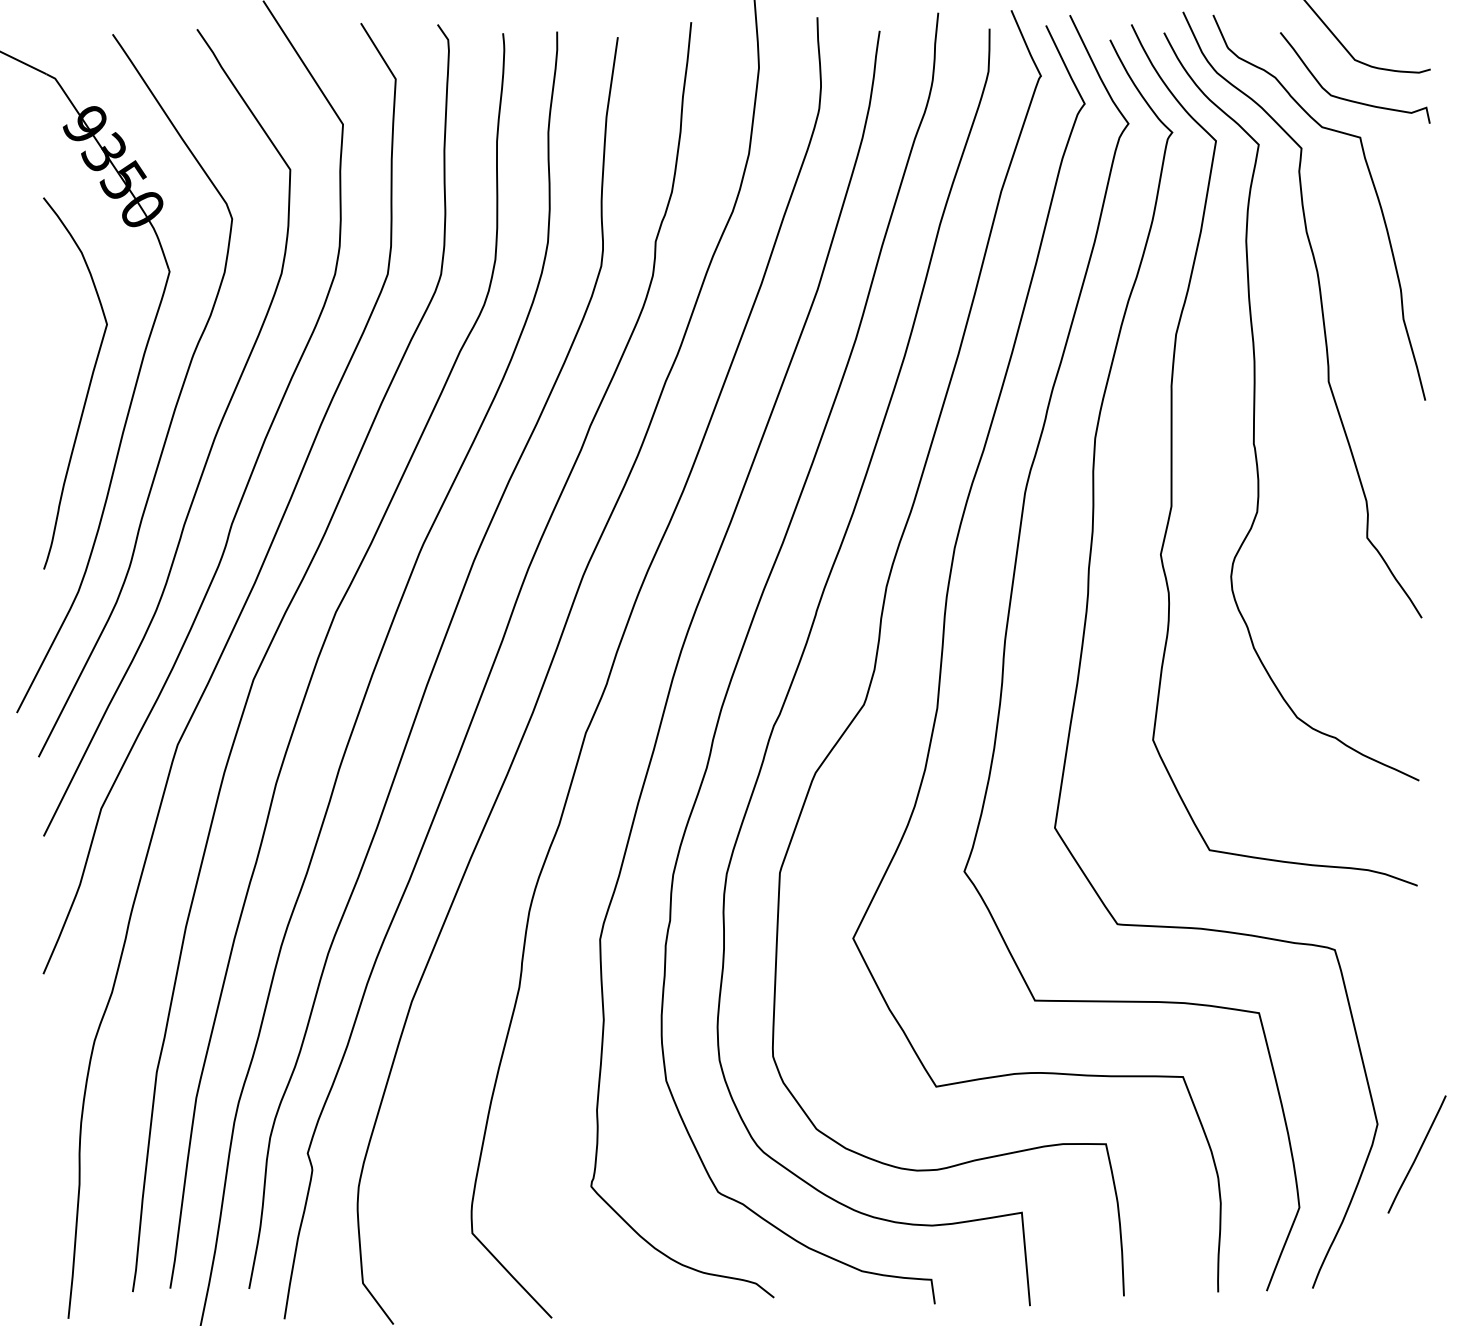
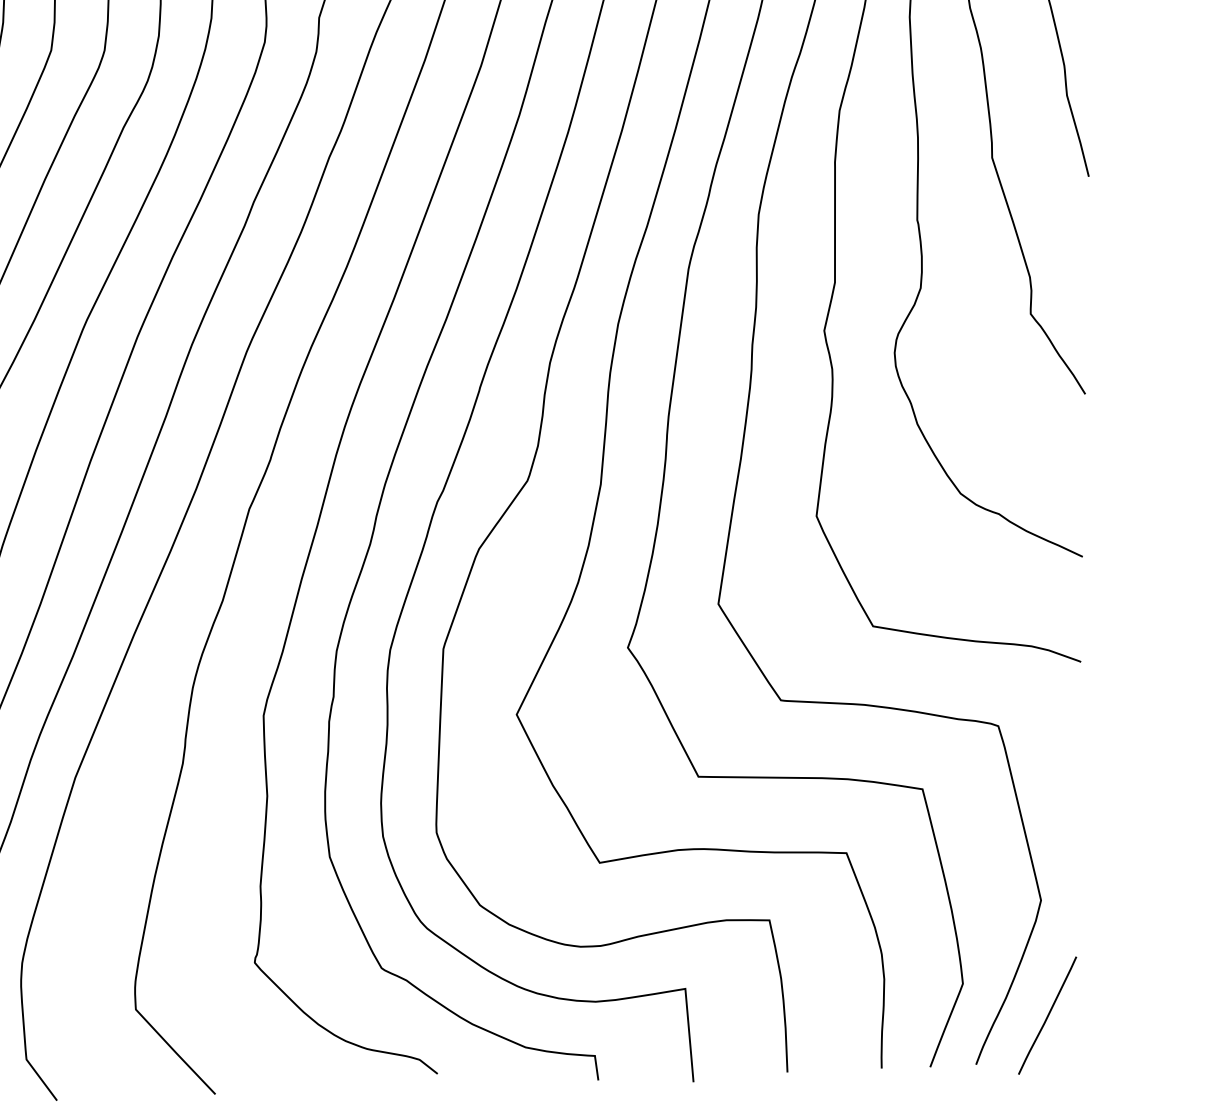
line: (1416, 1154) -> (1046, 1015), moved

